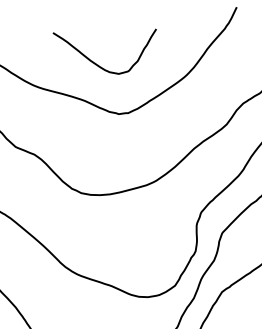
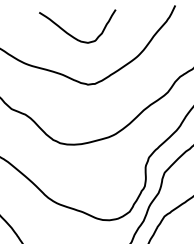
curve: (97, 63) -> (72, 35), moved

